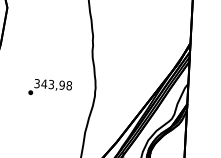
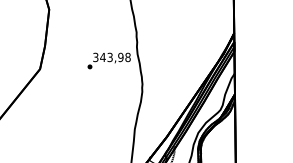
text: (49, 87) -> (108, 60), moved

